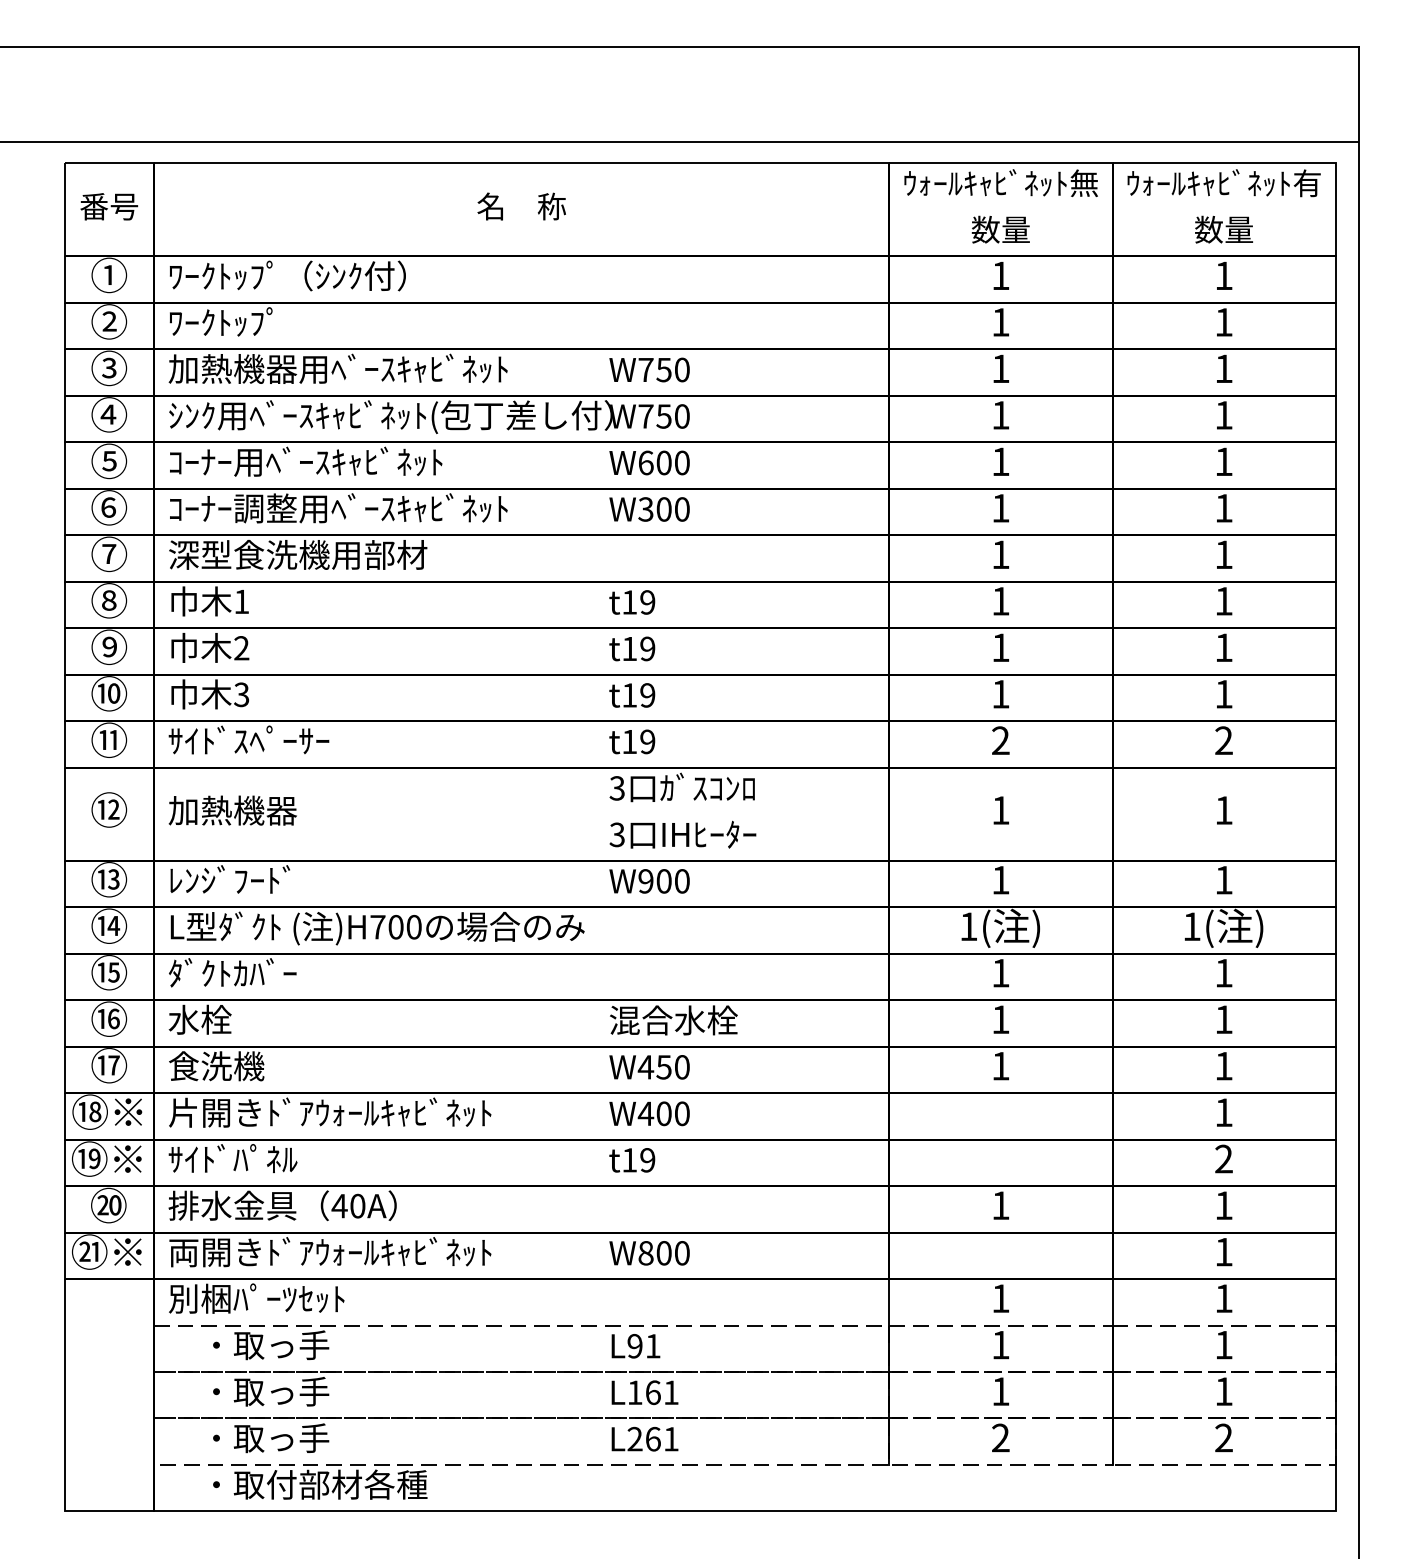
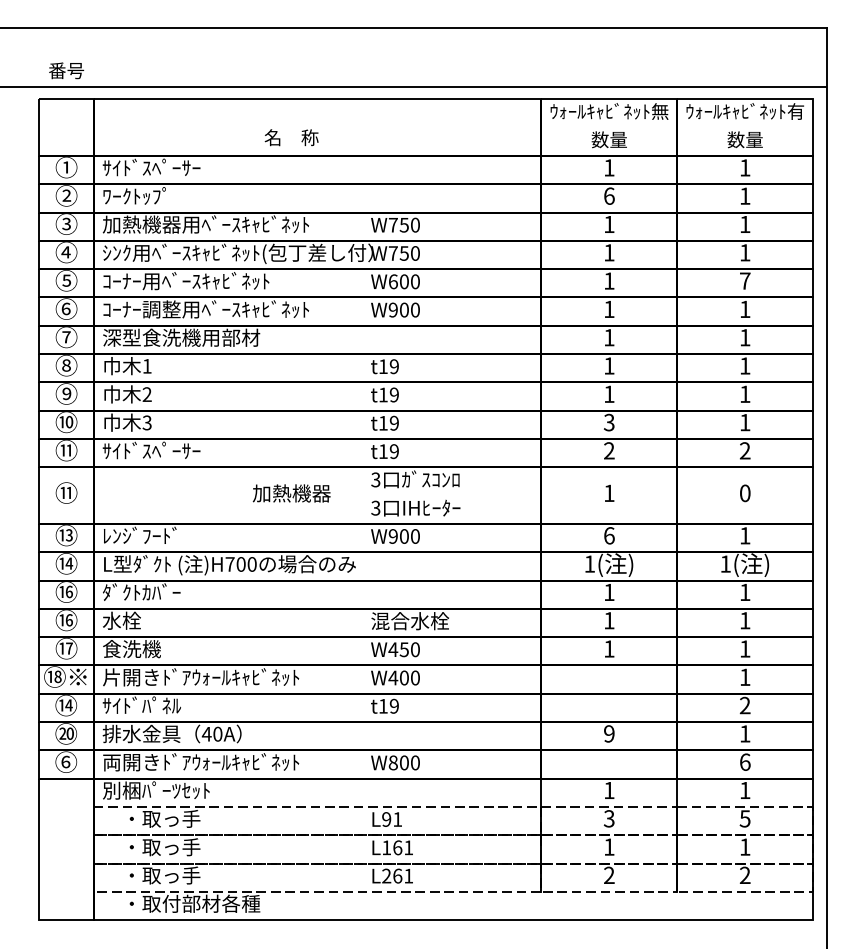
text: (109, 206) -> (66, 70), moved
text: (521, 206) -> (291, 137), moved
text: (286, 275) -> (174, 167), ﾜｰｸﾄｯﾌﾟ（ｼﾝｸ付） -> ｻｲﾄﾞｽﾍﾟｰｻｰ
text: (1001, 321) -> (609, 195), 1 -> 6
text: (1224, 460) -> (745, 280), 1 -> 7
text: (644, 508) -> (392, 309), W300 -> W900
text: (999, 694) -> (608, 422), 1 -> 3
text: (107, 809) -> (65, 492), ⑫ -> ⑪
text: (232, 810) -> (291, 493), moved
text: (1224, 810) -> (745, 493), 1 -> 0
text: (1001, 879) -> (609, 535), 1 -> 6
text: (112, 971) -> (68, 591), ⑮ -> ⑯
text: (105, 1158) -> (64, 705), ⑲※ -> ⑭
text: (1001, 1204) -> (609, 733), 1 -> 9
text: (105, 1250) -> (64, 761), ㉑※ -> ⑥
text: (1224, 1250) -> (745, 761), 1 -> 6
text: (999, 1344) -> (608, 818), 1 -> 3
text: (1222, 1344) -> (744, 818), 1 -> 5

